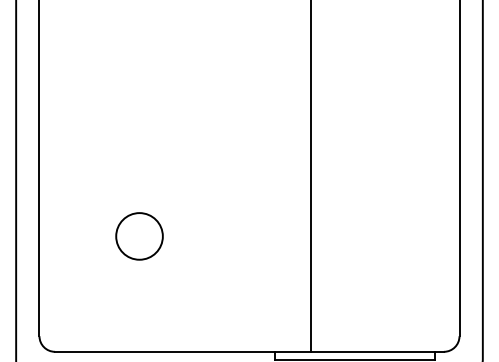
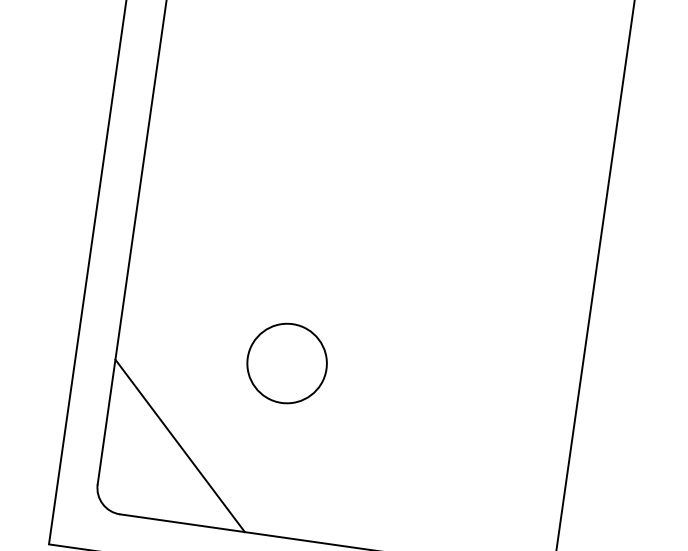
circle: (139, 236) -> (287, 363), moved
line: (83, 306) -> (179, 444), added

